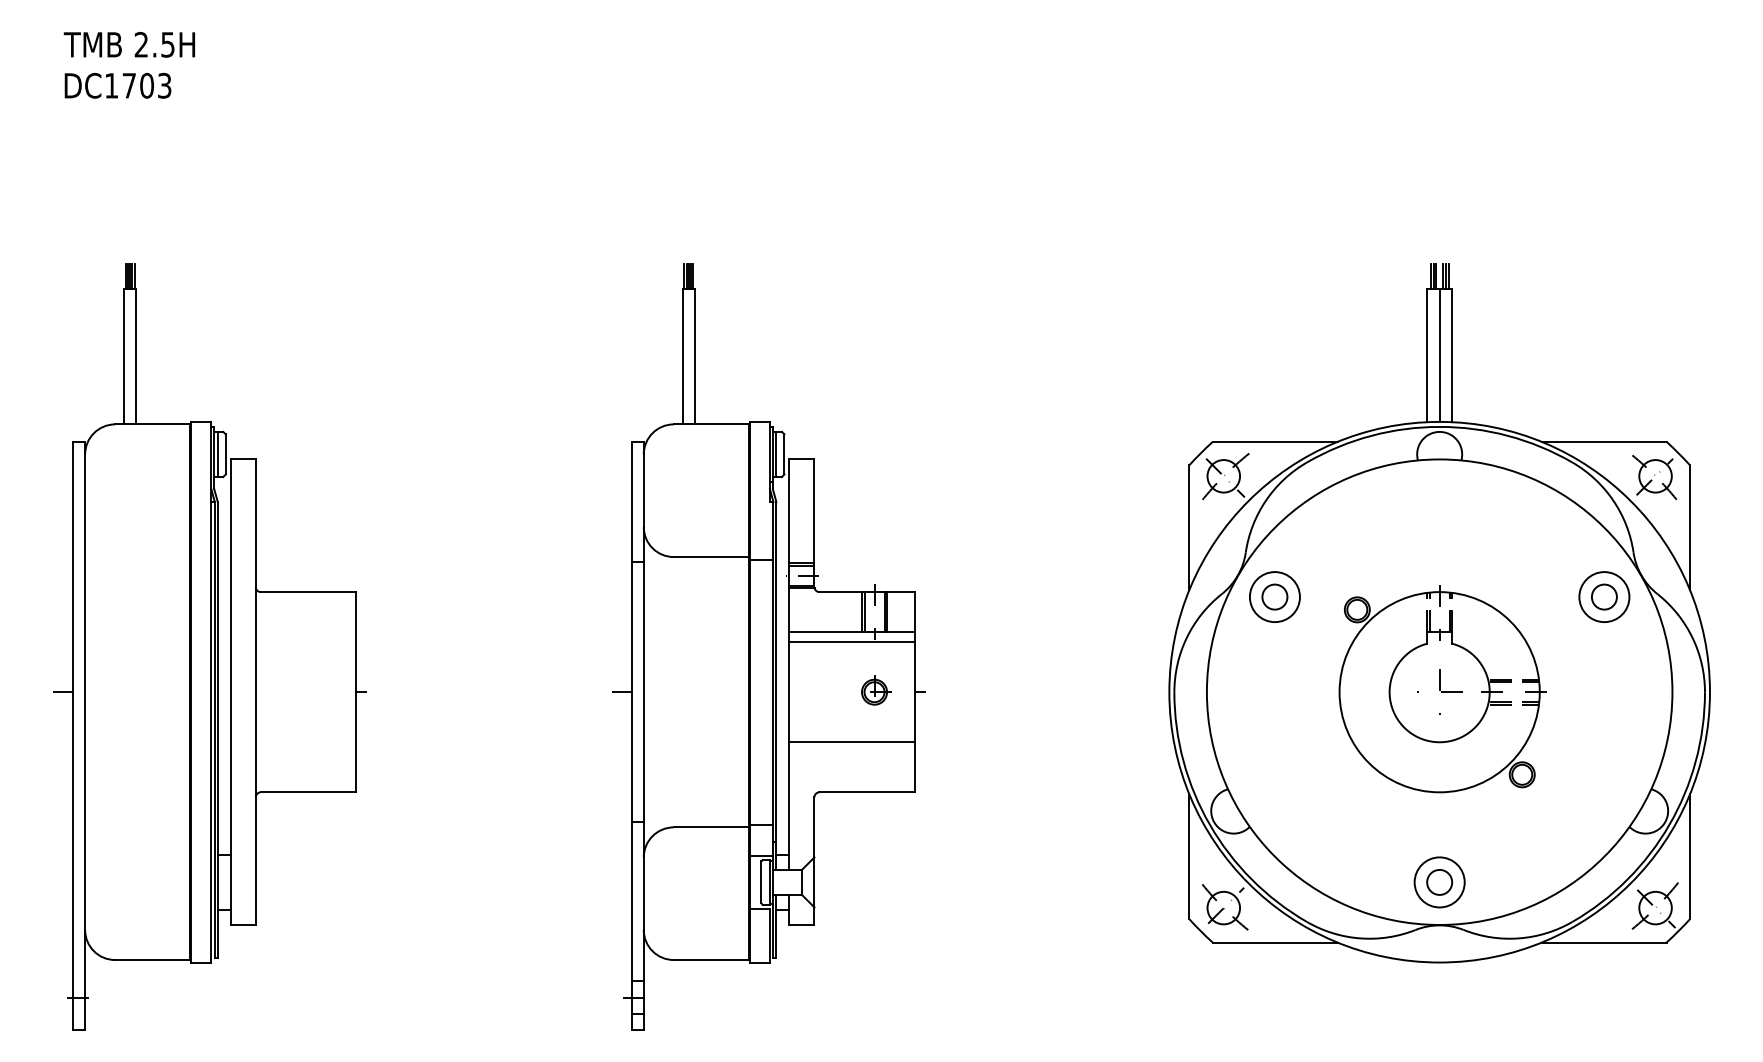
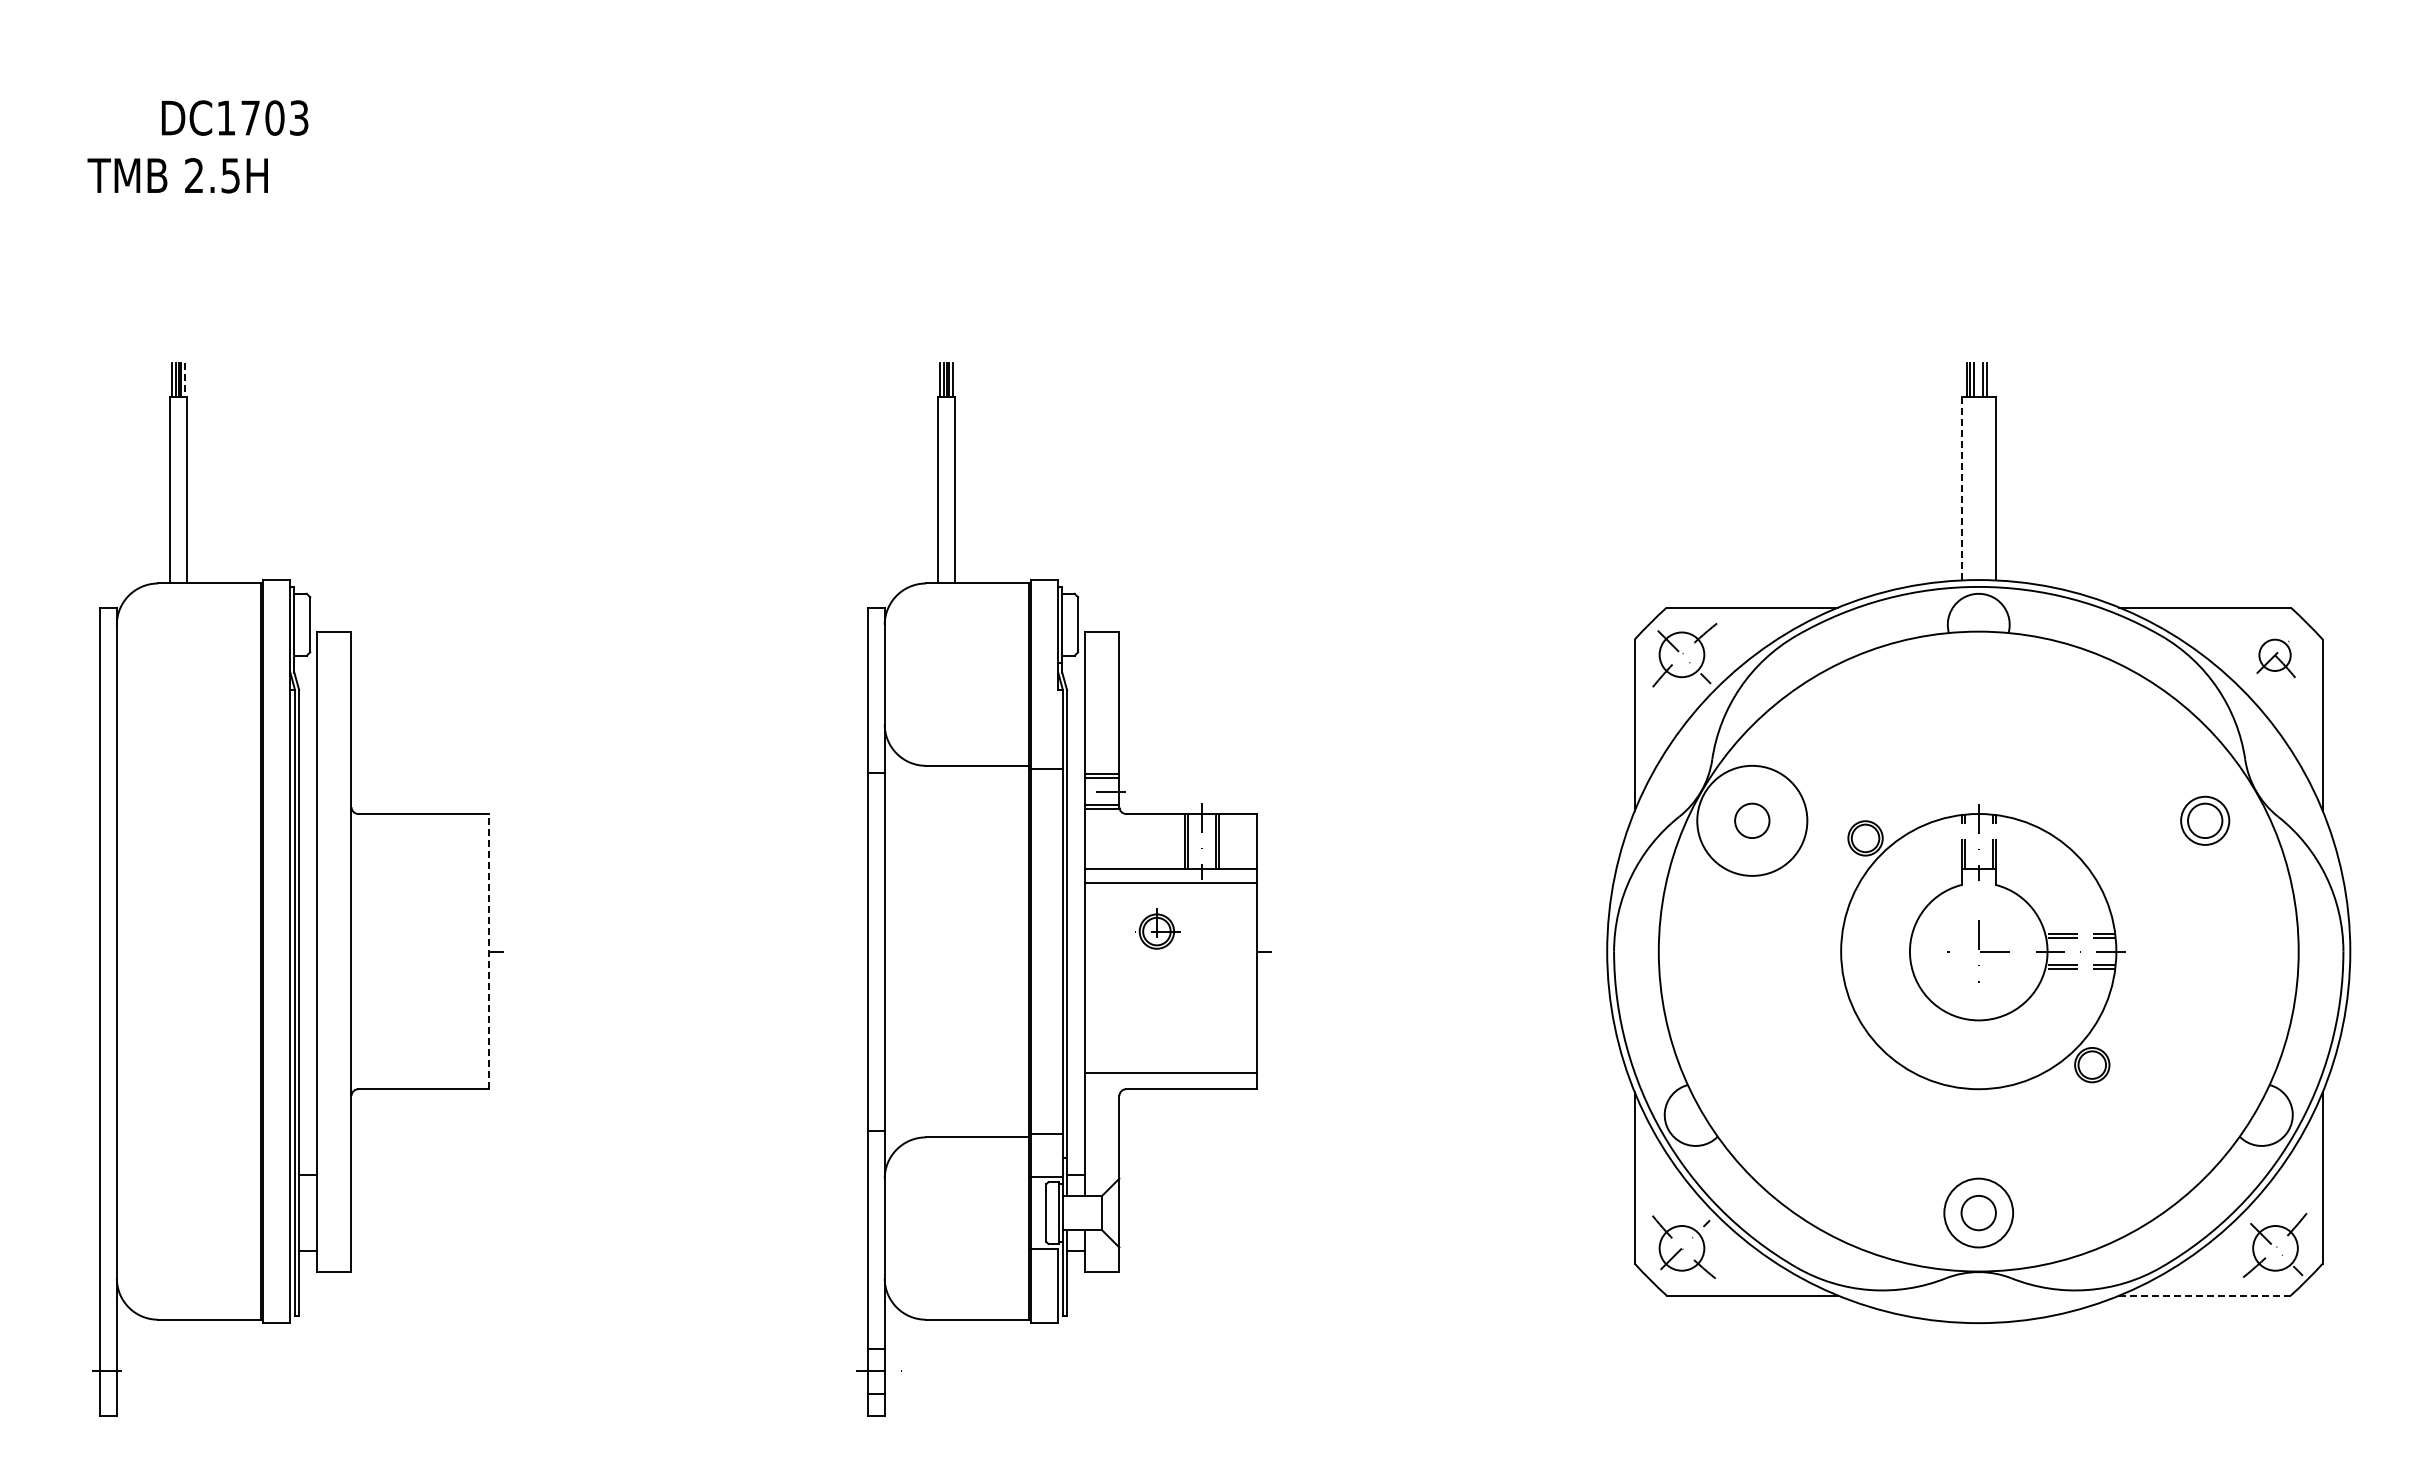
text: (129, 44) -> (177, 175), moved
text: (118, 85) -> (235, 117), moved
line: (135, 276) -> (185, 380), solid -> dashed
line: (1448, 276) -> (1990, 379), removed
line: (1427, 355) -> (1961, 488), solid -> dashed
line: (1439, 355) -> (1978, 488), removed
line: (218, 454) -> (299, 624), removed
line: (776, 454) -> (1067, 624), removed
part: (1654, 477) -> (2273, 656), size x0.7
circle: (1274, 596) -> (1751, 820), size x1.6
circle: (1603, 596) -> (2204, 820), size x0.7
part: (874, 689) -> (1157, 928), moved
line: (63, 692) -> (86, 951), removed
line: (356, 692) -> (489, 951), solid -> dashed
line: (621, 692) -> (854, 951), removed
line: (851, 742) -> (1170, 1073), moved
line: (1603, 942) -> (2204, 1295), solid -> dashed

